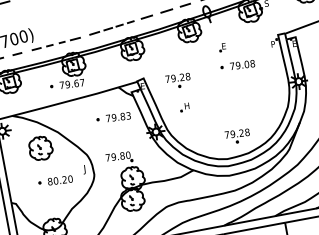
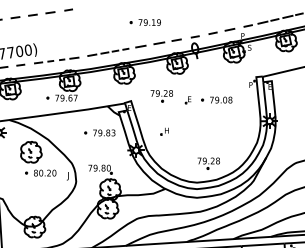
part: (221, 47) -> (187, 100), moved
part: (177, 81) -> (161, 96), moved
part: (55, 180) -> (40, 172), moved

